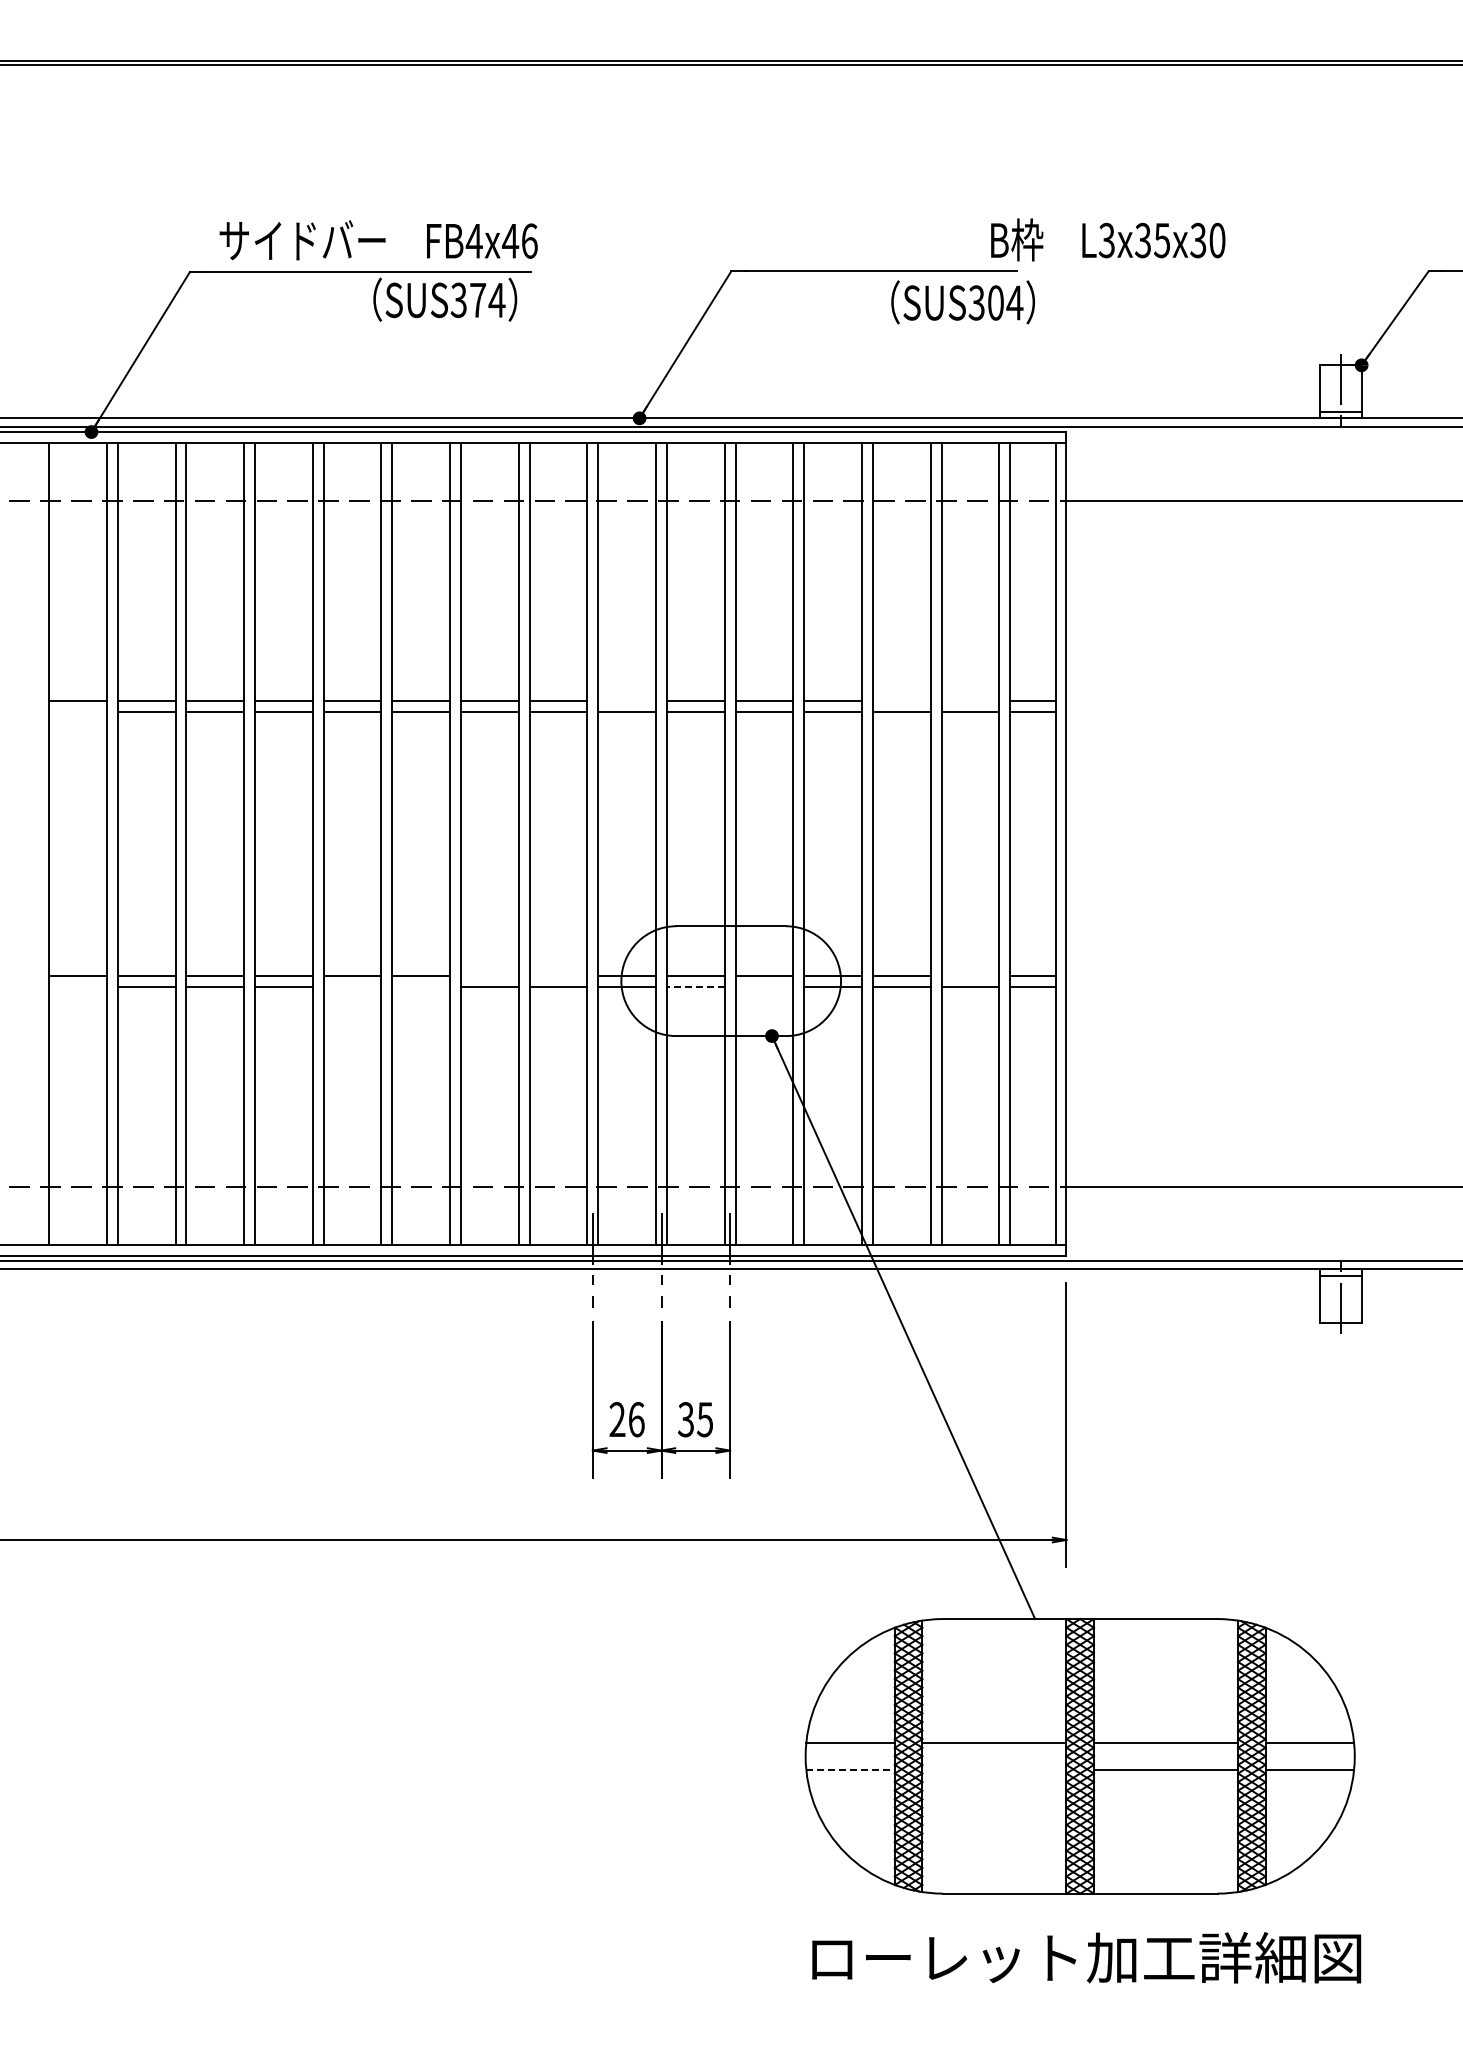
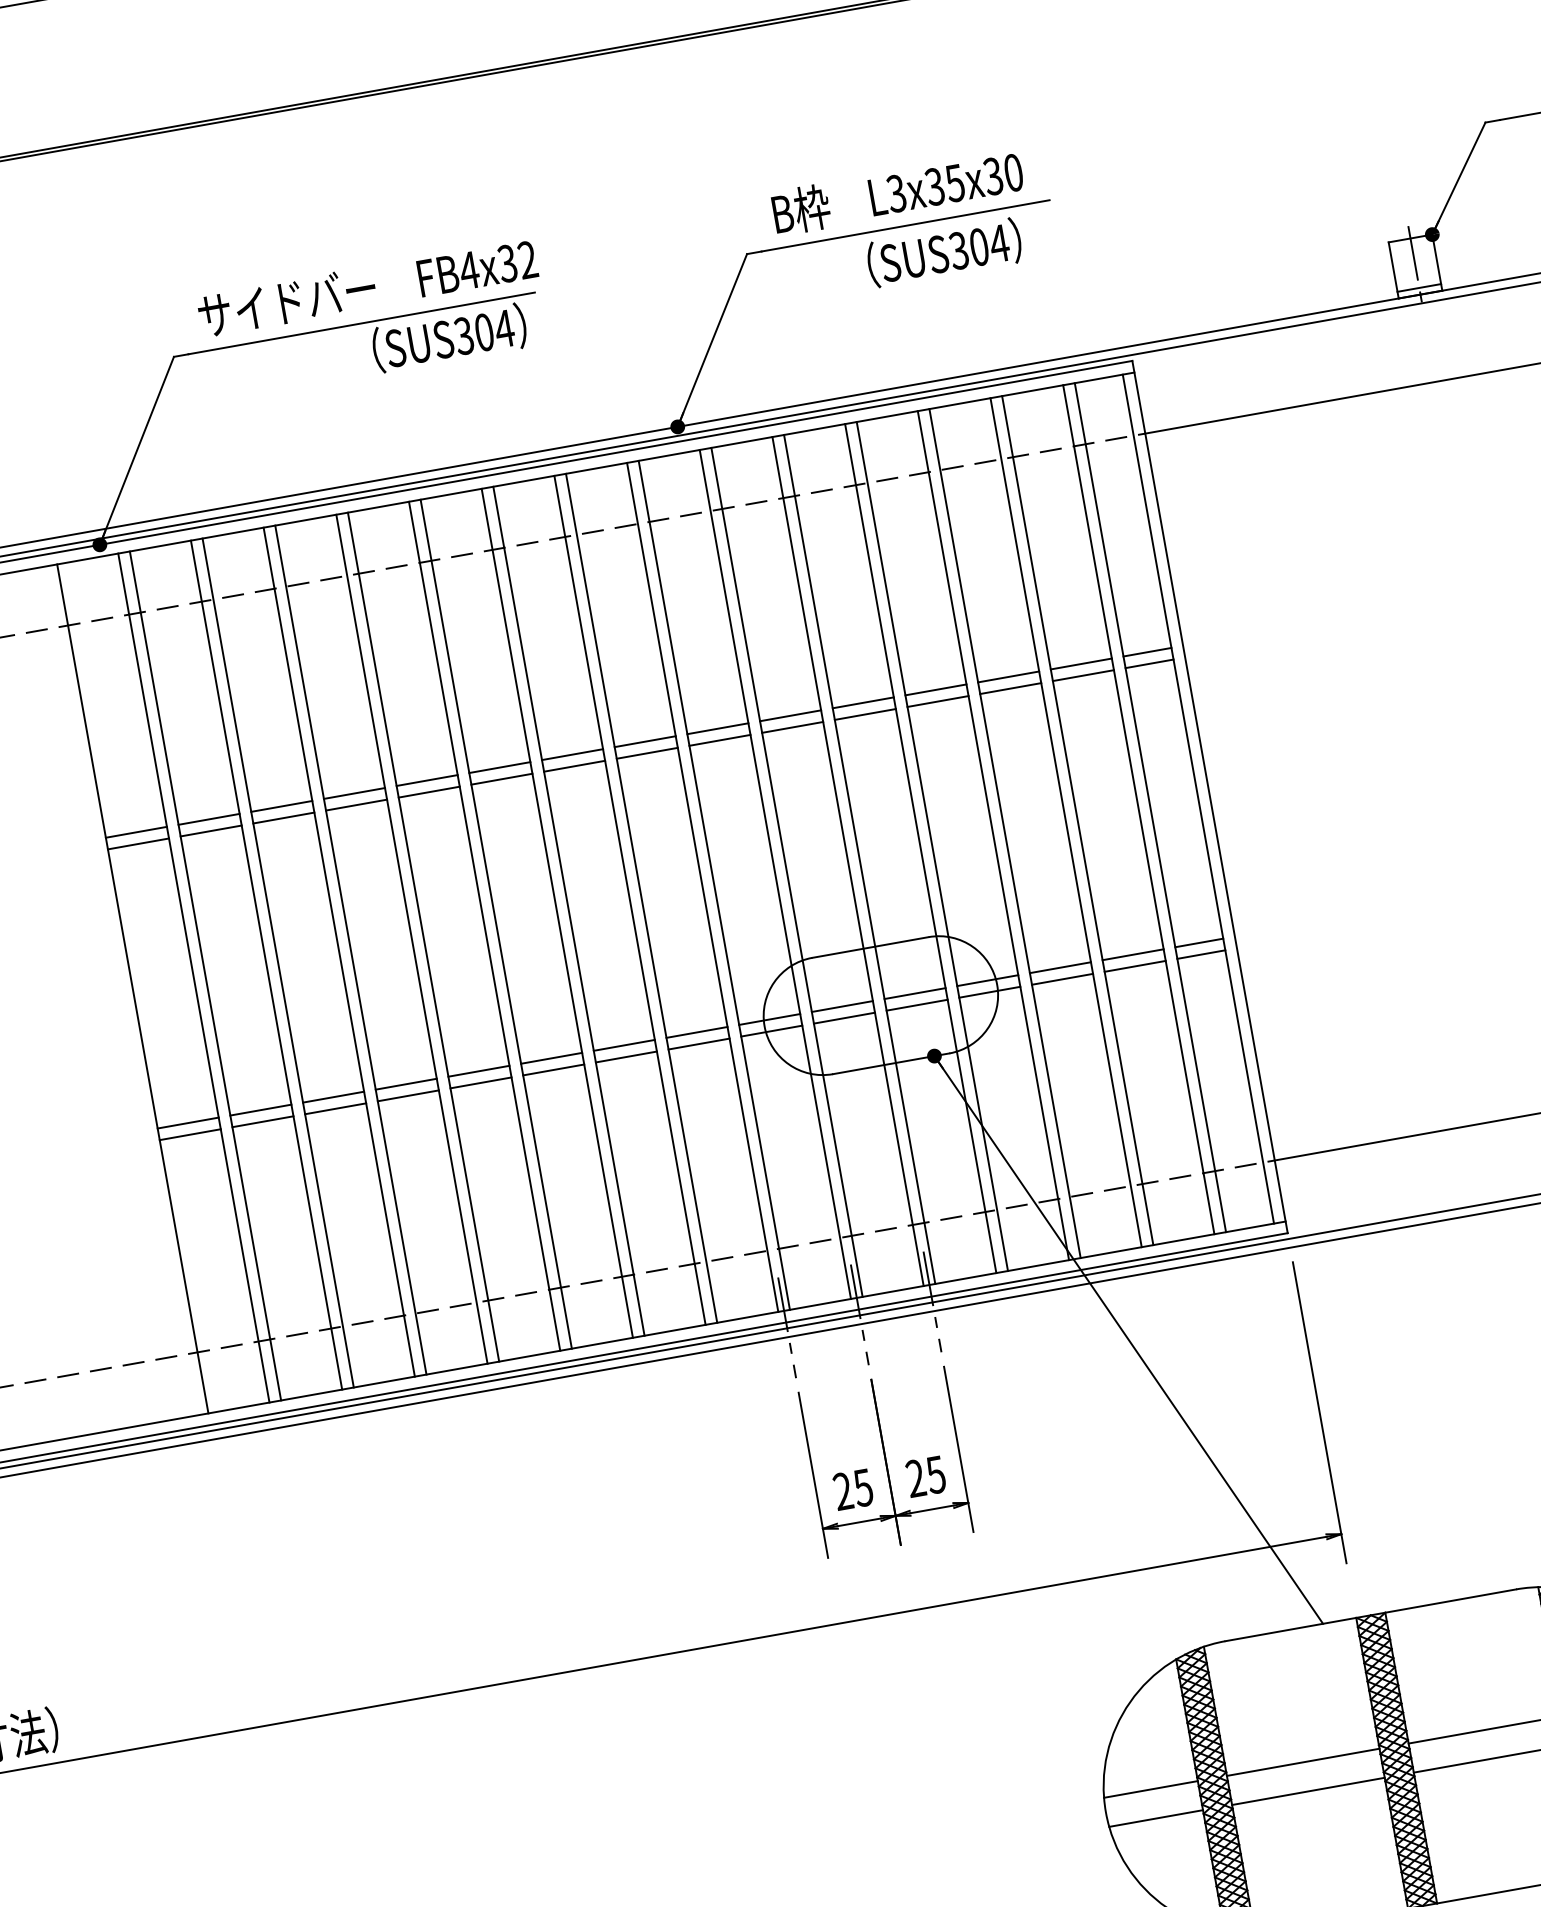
text: (1108, 239) -> (898, 192), moved
text: (519, 240) -> (517, 261), FB4x46 -> FB4x32
text: (477, 300) -> (483, 332), SUS374 -> SUS304
text: (962, 302) -> (943, 252), moved
line: (627, 701) -> (718, 729), added
line: (901, 701) -> (1008, 677), added
line: (970, 701) -> (1081, 664), added
line: (77, 712) -> (137, 844), added
line: (489, 975) -> (623, 1045), added
line: (558, 975) -> (696, 1032), added
line: (970, 975) -> (1133, 954), added
line: (77, 986) -> (189, 1134), added
line: (352, 986) -> (480, 1082), added
line: (421, 986) -> (553, 1069), added
line: (695, 986) -> (844, 1018), dashed -> solid
line: (764, 986) -> (917, 1005), added
text: (636, 1419) -> (863, 1487), 26 -> 25
text: (686, 1419) -> (916, 1478), 35 -> 25
line: (851, 1770) -> (1157, 1818), dashed -> solid
line: (994, 1770) -> (1308, 1791), added

